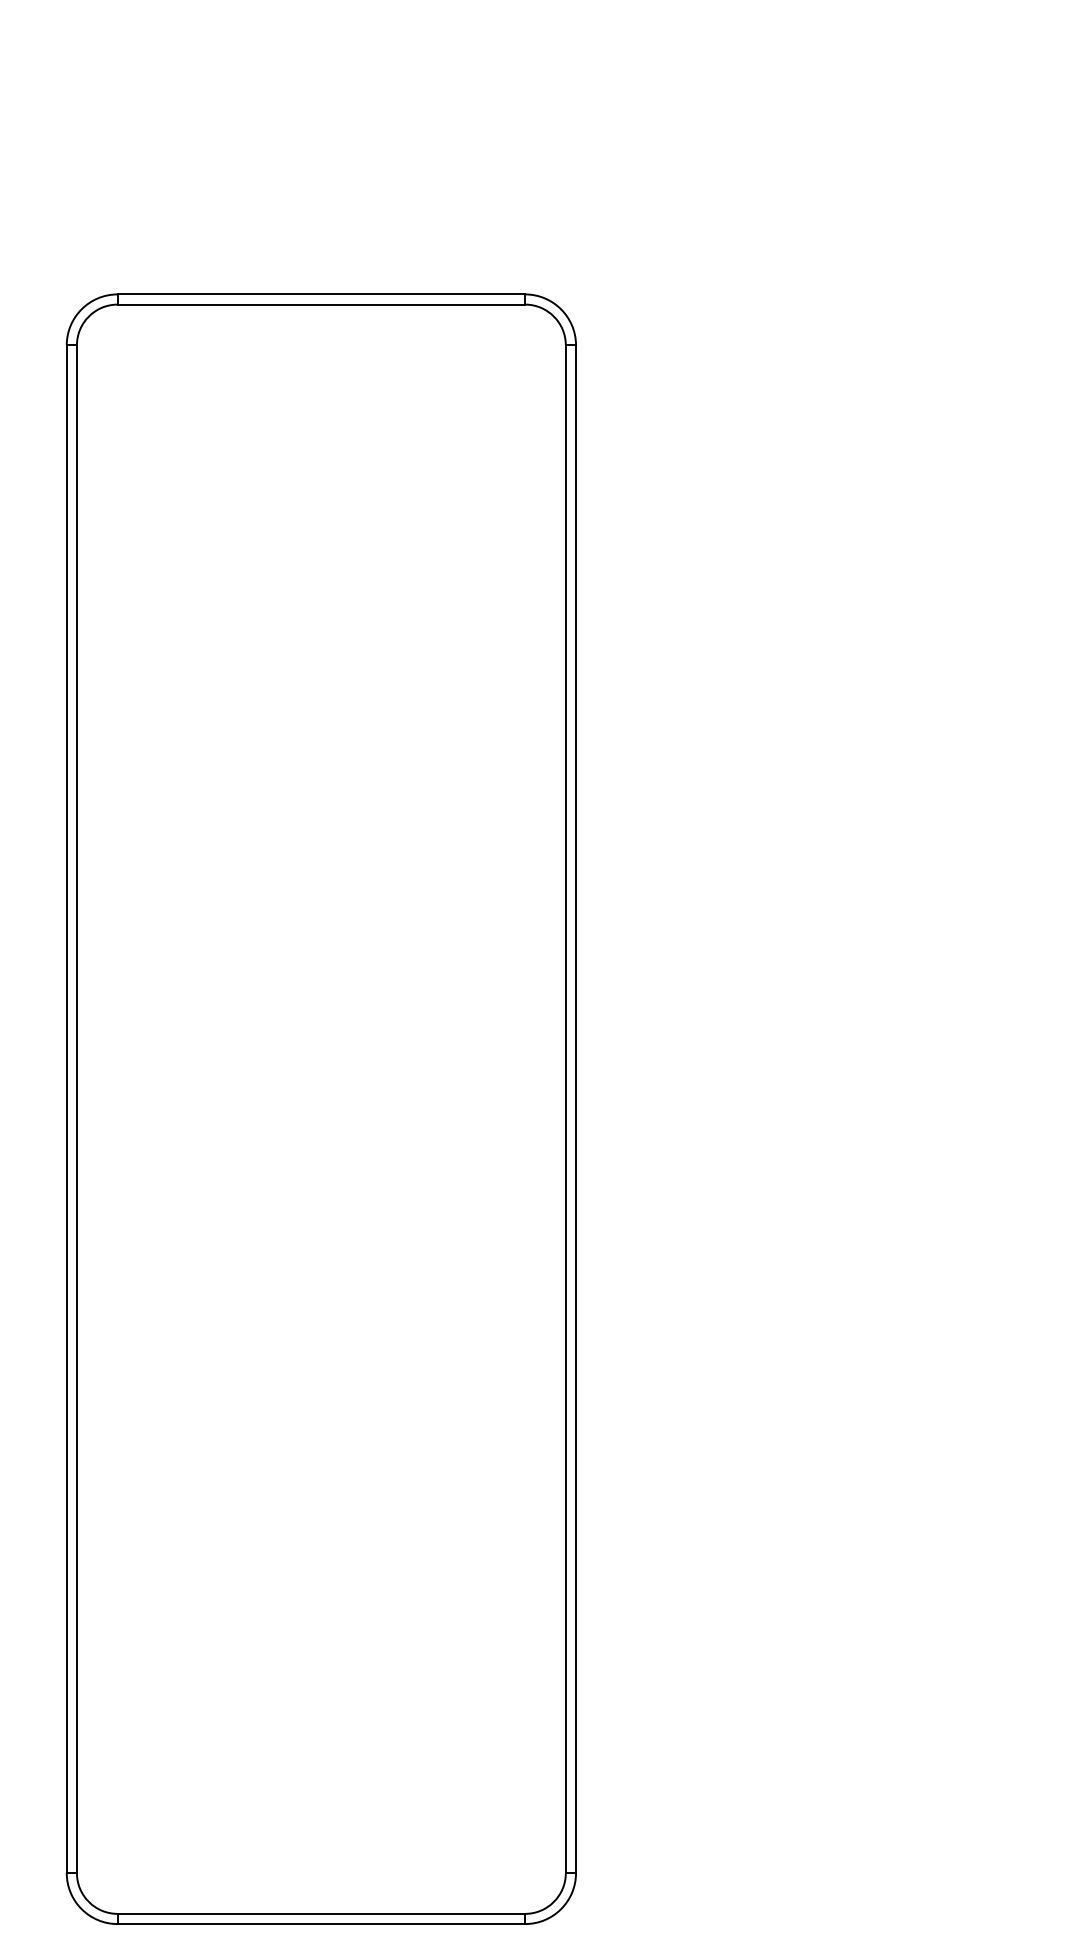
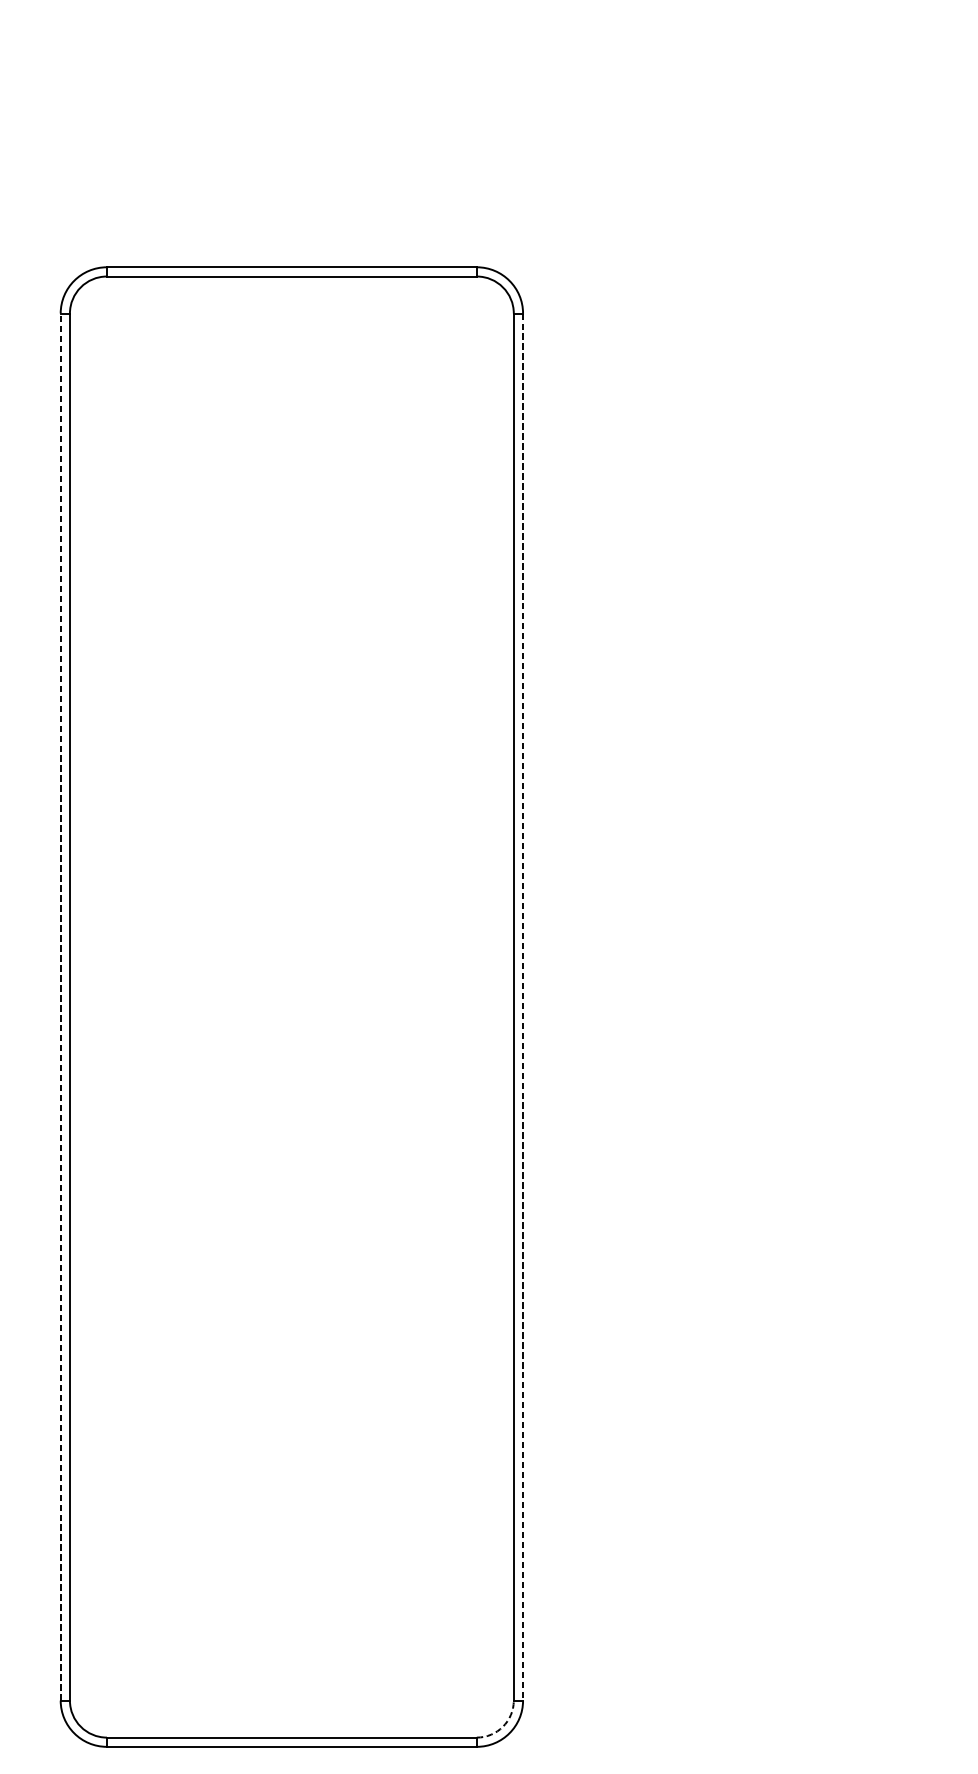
line: (66, 1109) -> (60, 1007), solid -> dashed
line: (576, 1109) -> (523, 1007), solid -> dashed
arc: (553, 1901) -> (502, 1726), solid -> dashed

